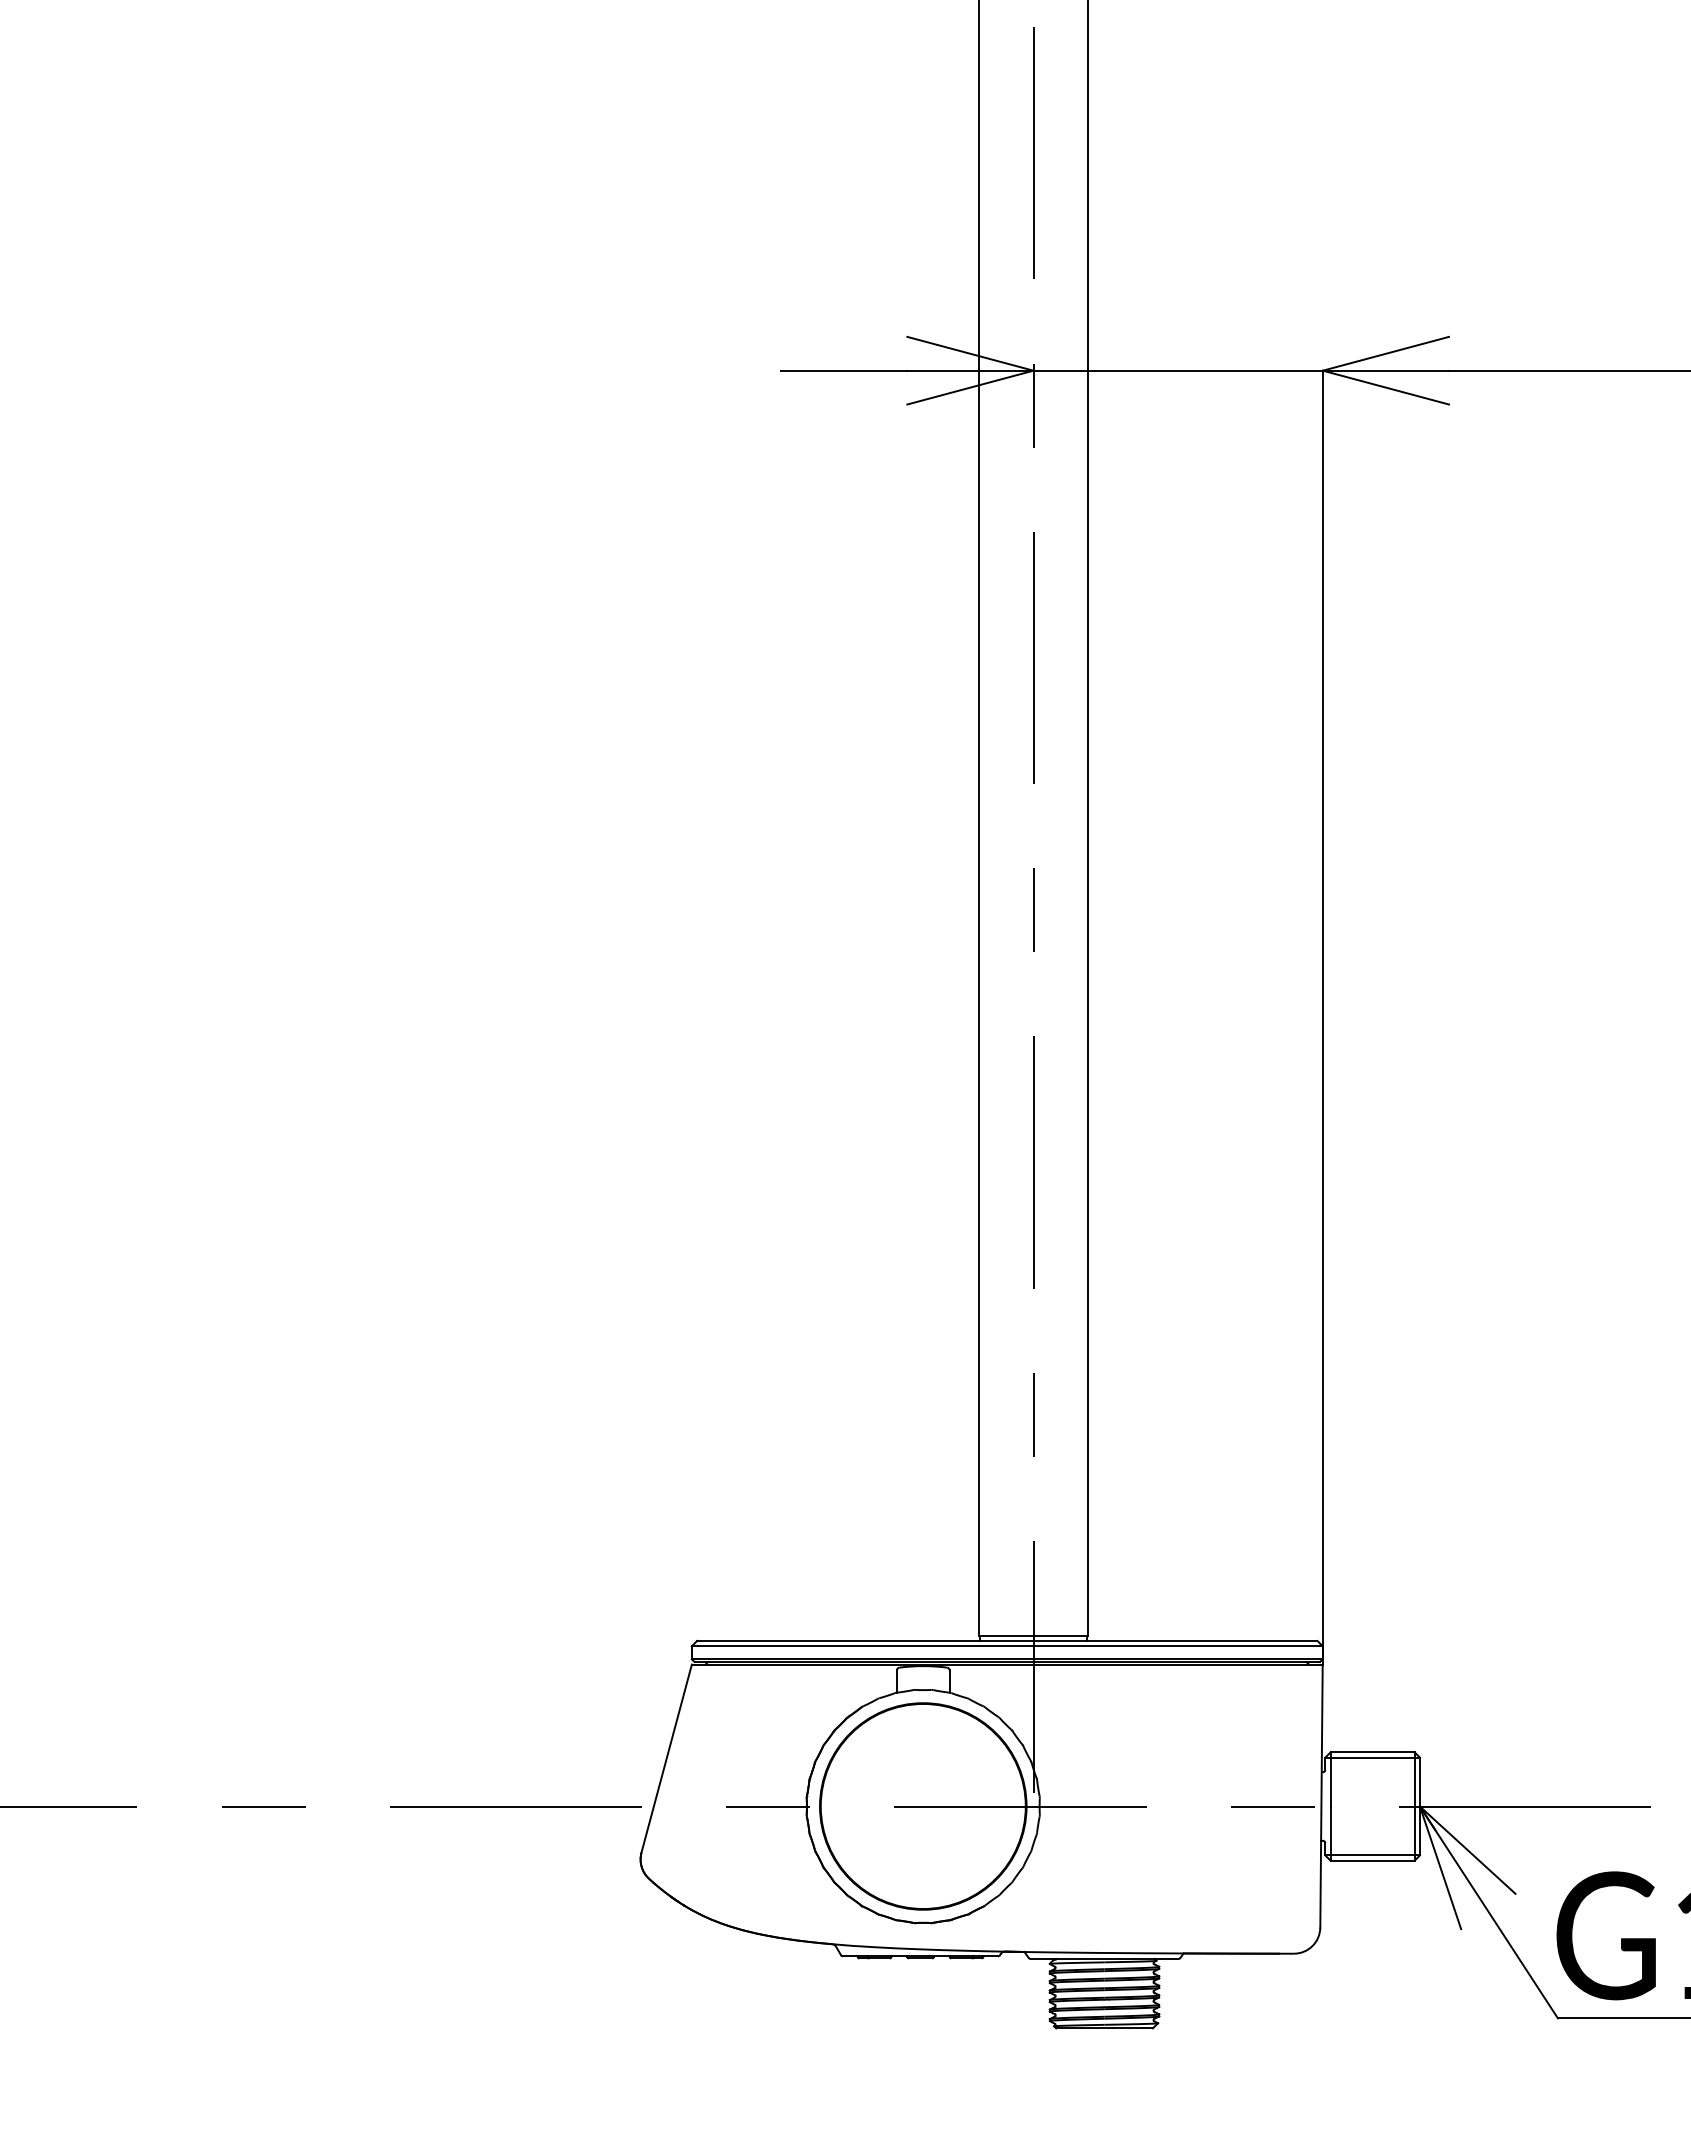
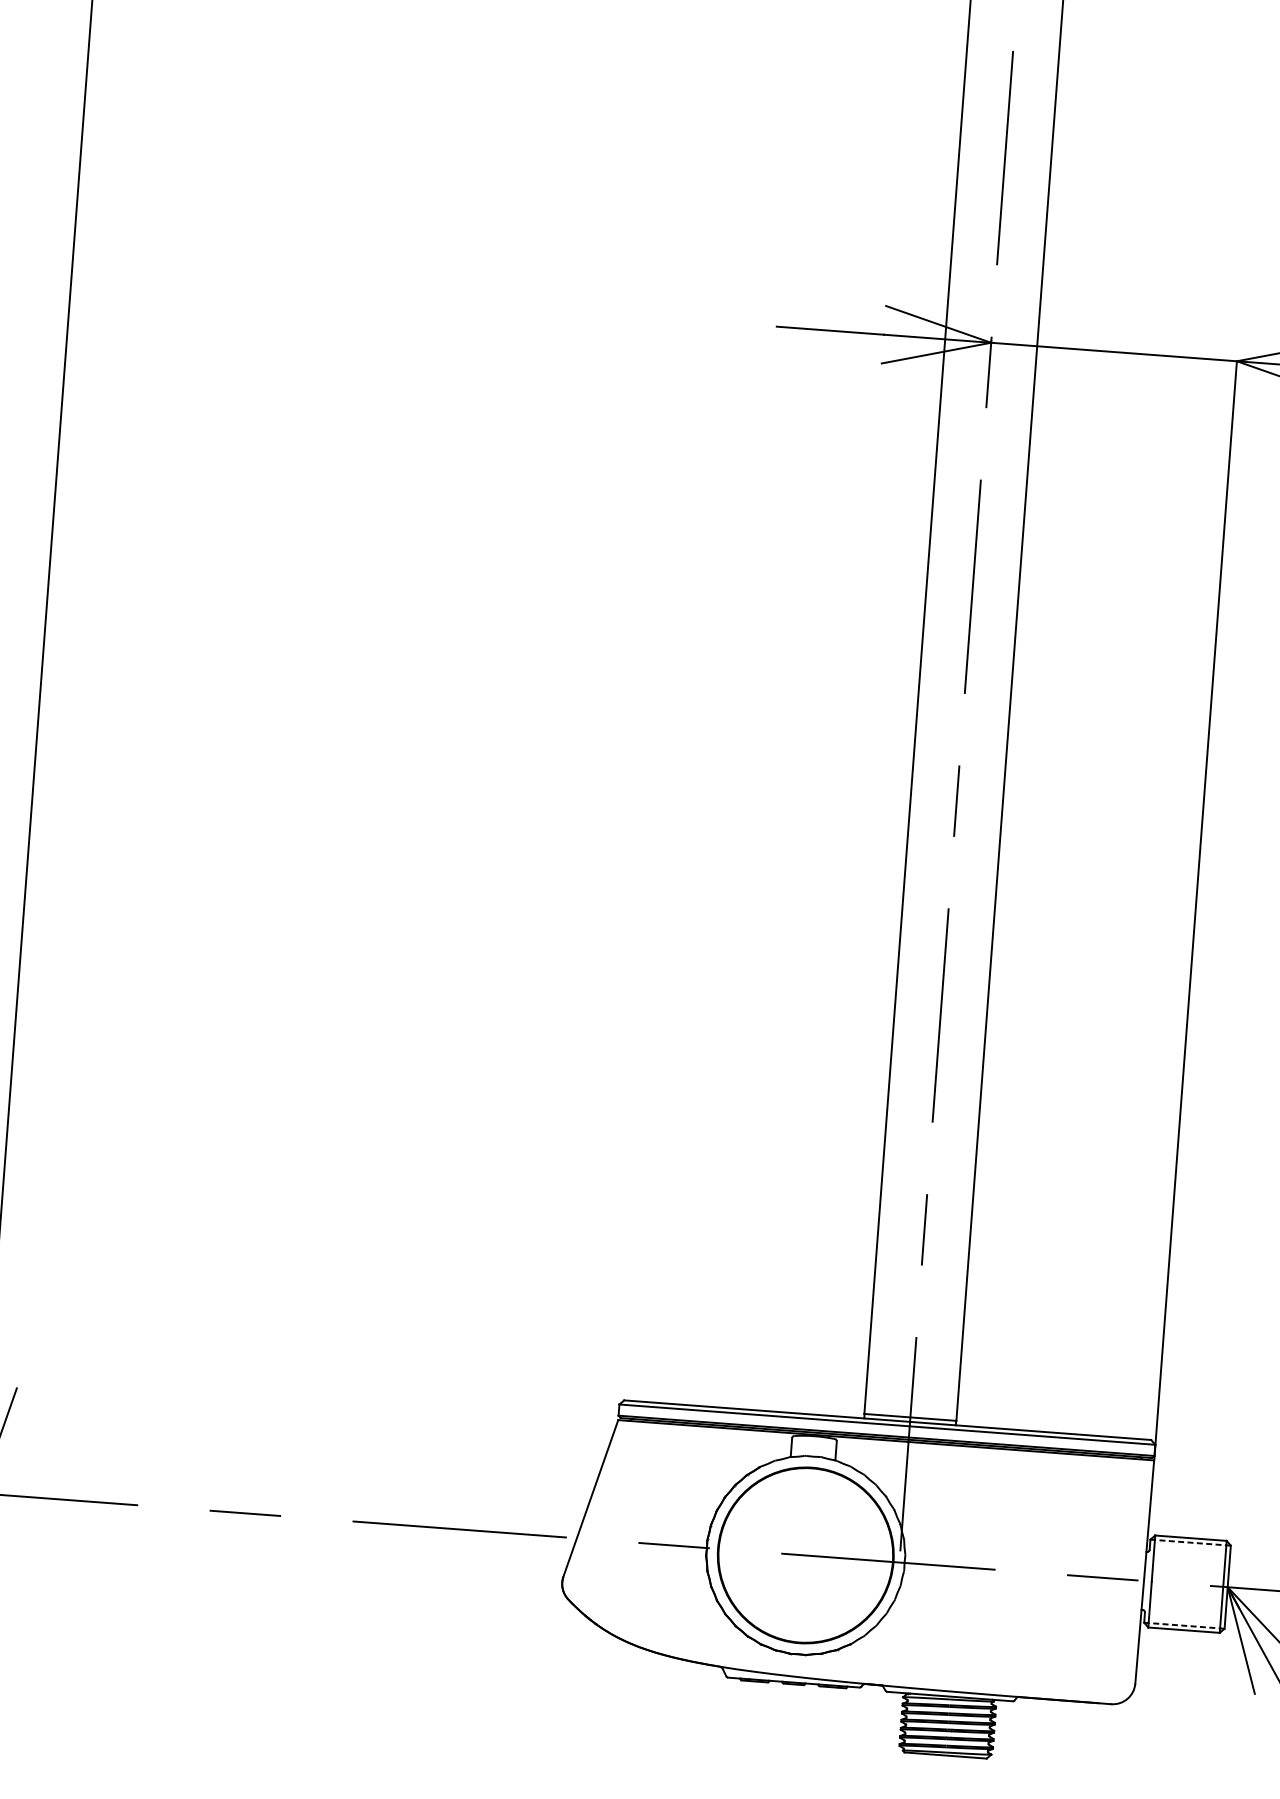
line: (1372, 1757) -> (1190, 1542), solid -> dashed
line: (1372, 1855) -> (1184, 1625), solid -> dashed

